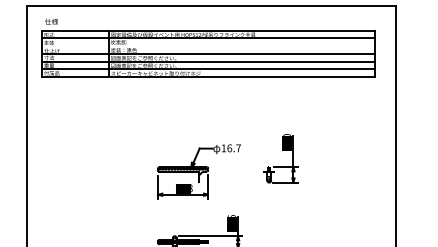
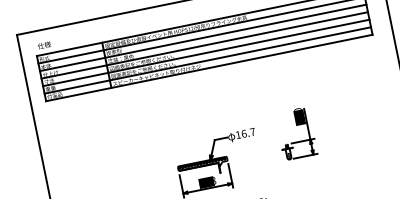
line: (208, 46) -> (203, 38), added

